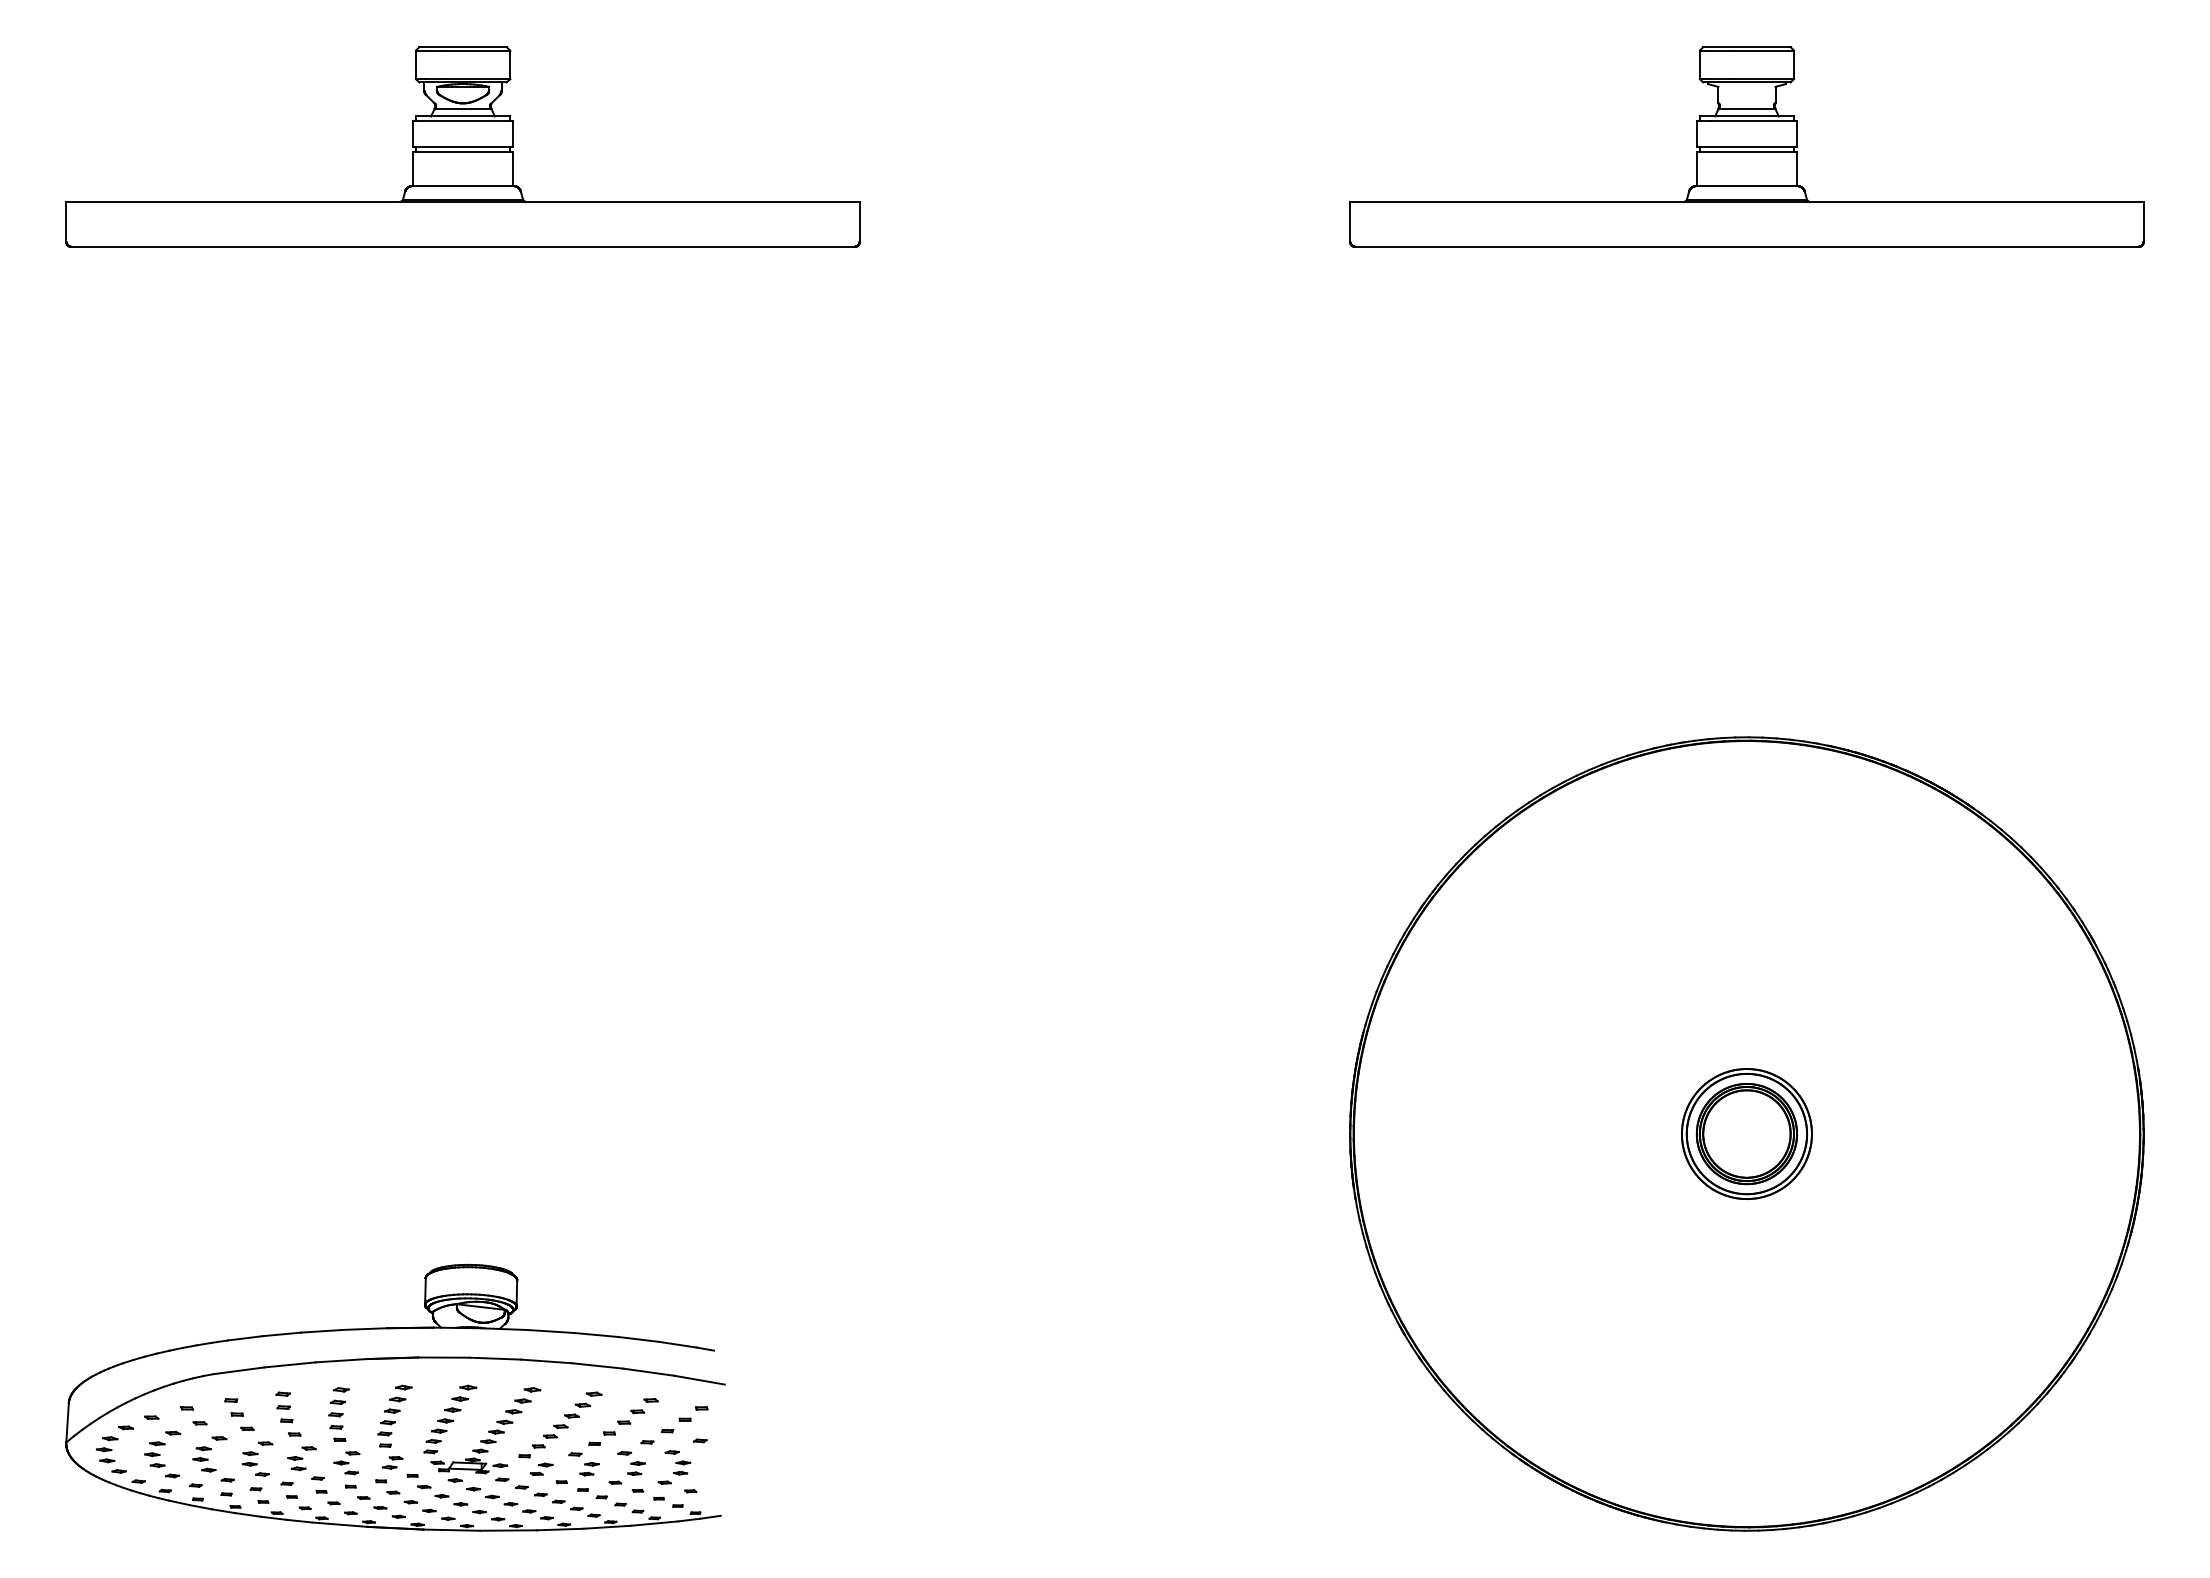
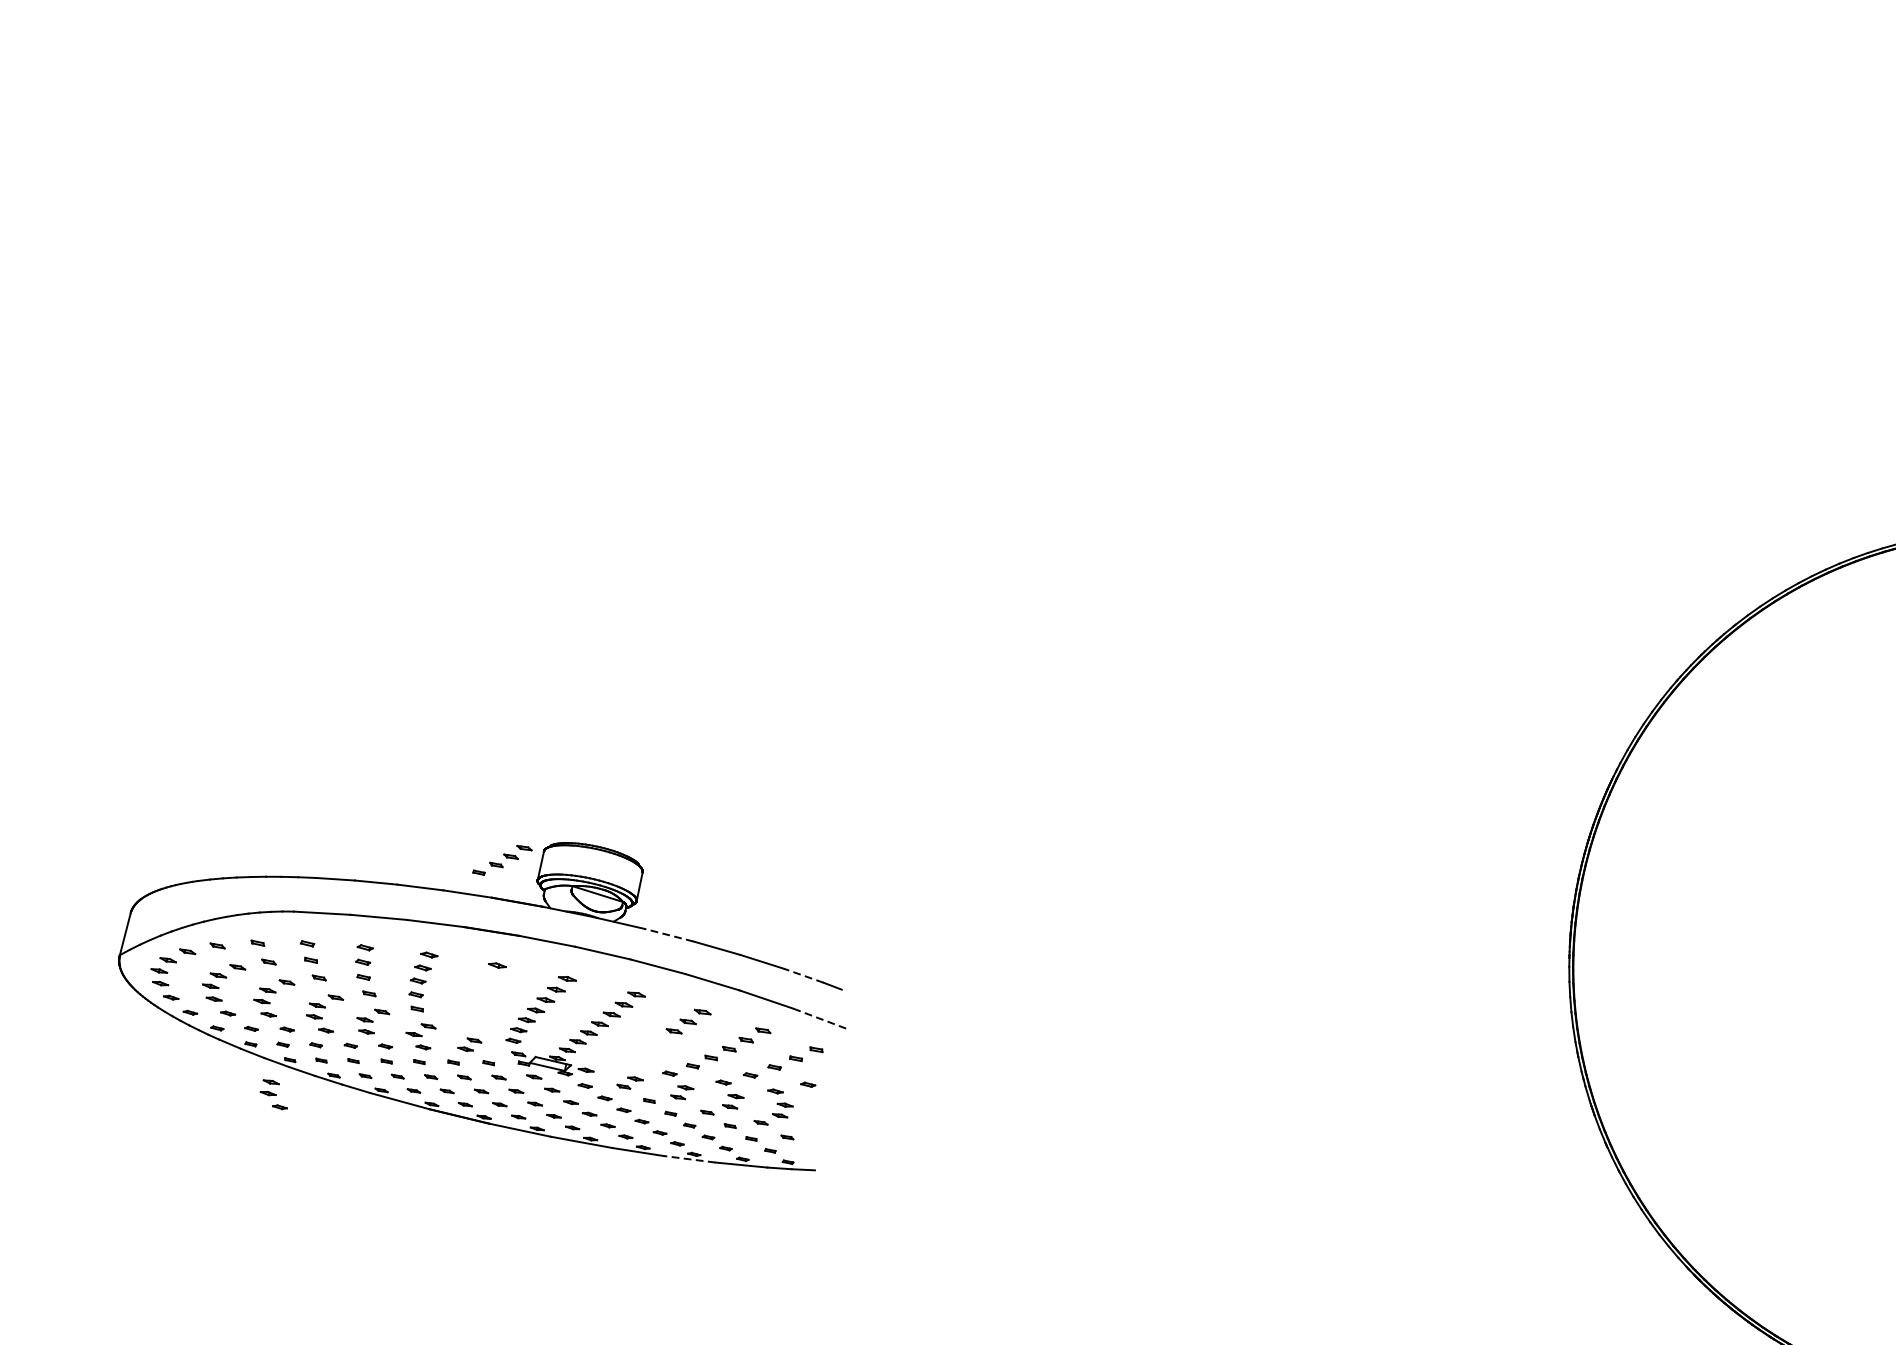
line: (550, 1331) -> (668, 935), solid -> dashed
line: (677, 1344) -> (803, 975), solid -> dashed
line: (699, 1380) -> (819, 1019), solid -> dashed
part: (391, 1421) -> (477, 999), removed
part: (543, 1441) -> (502, 860), moved
line: (607, 1527) -> (689, 1159), solid -> dashed
part: (227, 1539) -> (274, 1093), added

